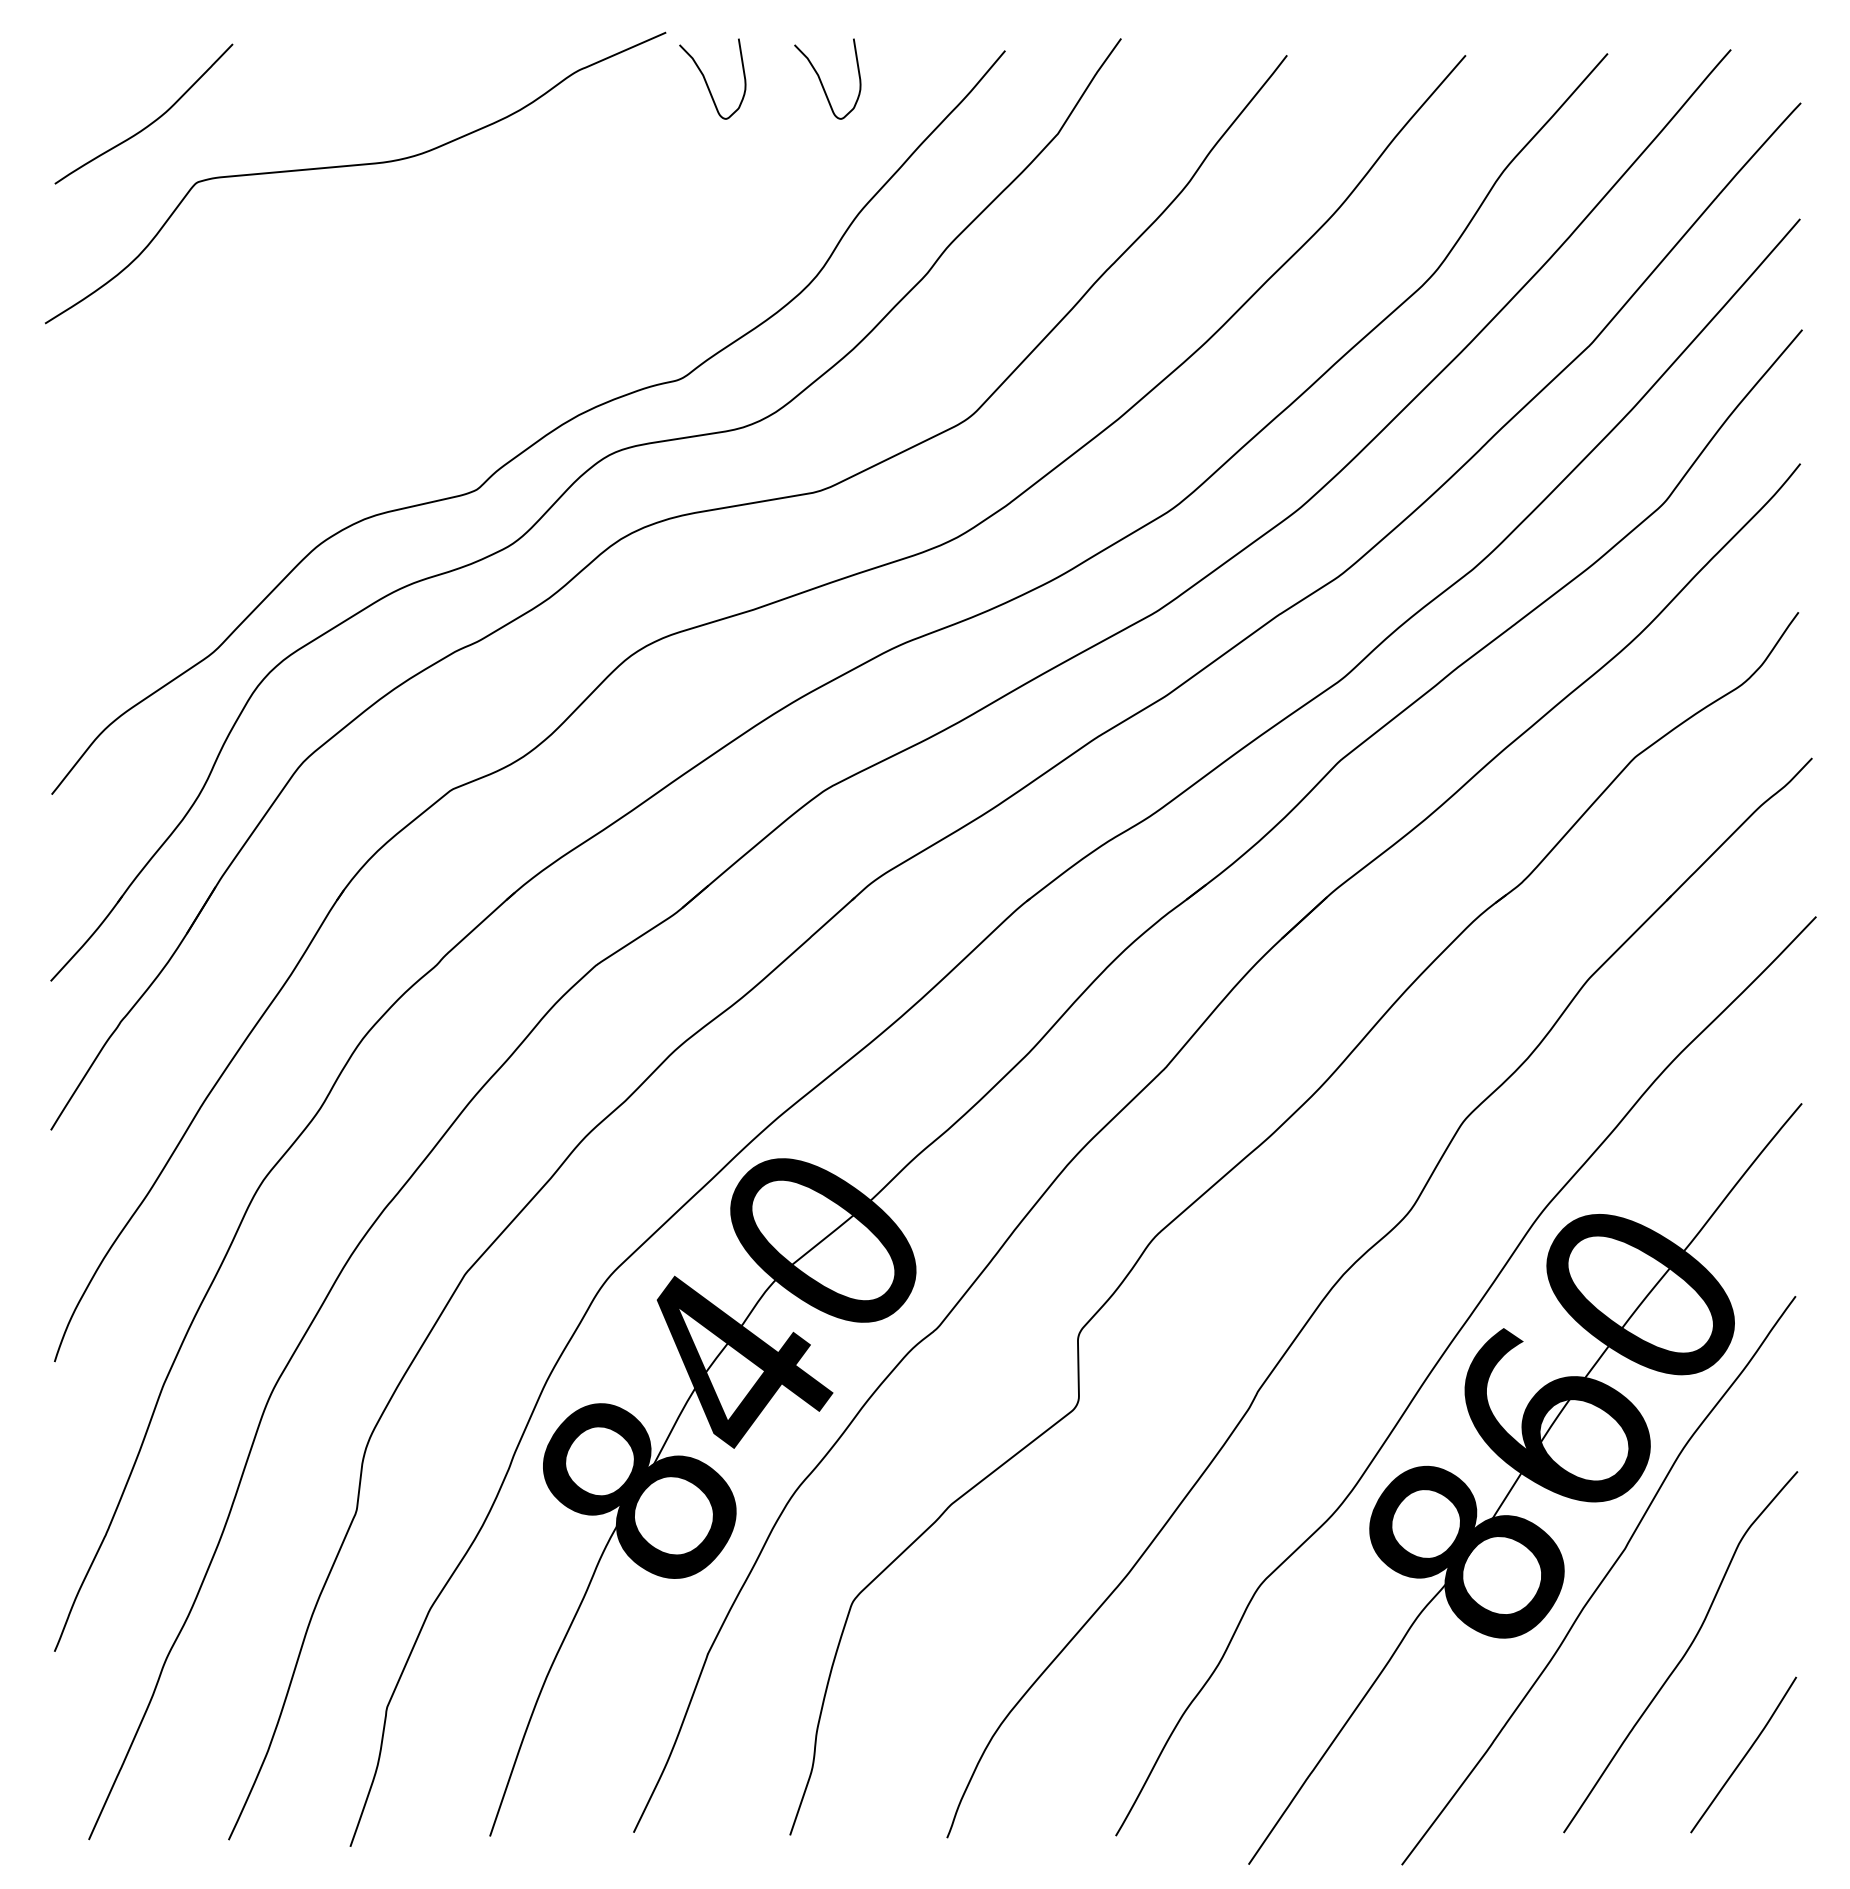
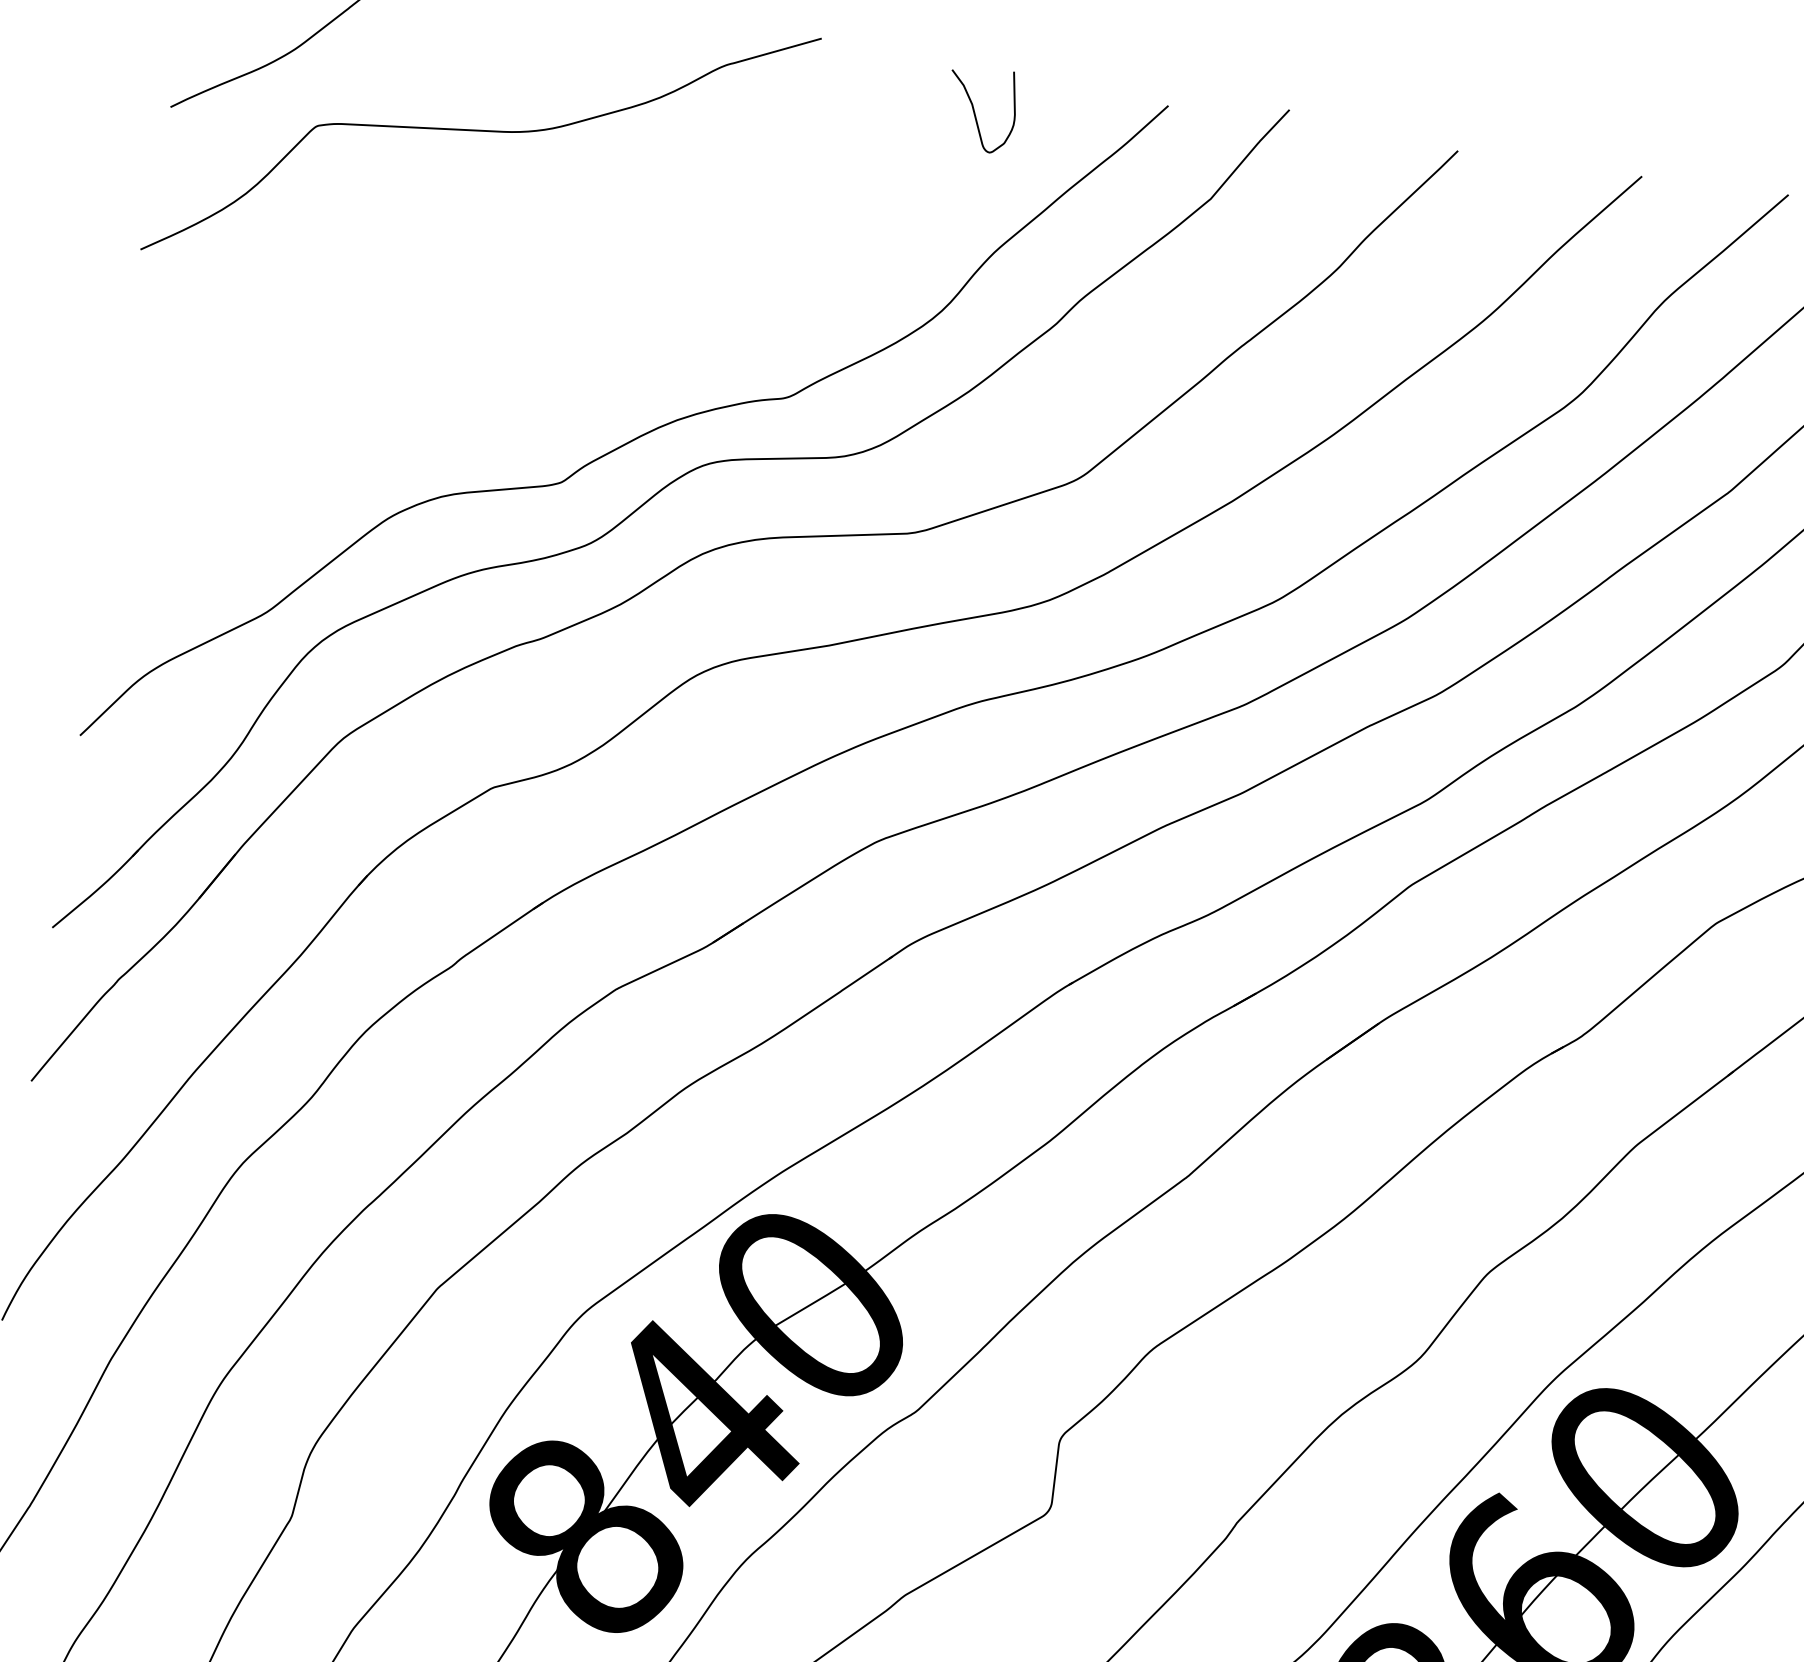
curve: (706, 80) -> (856, 93), removed

